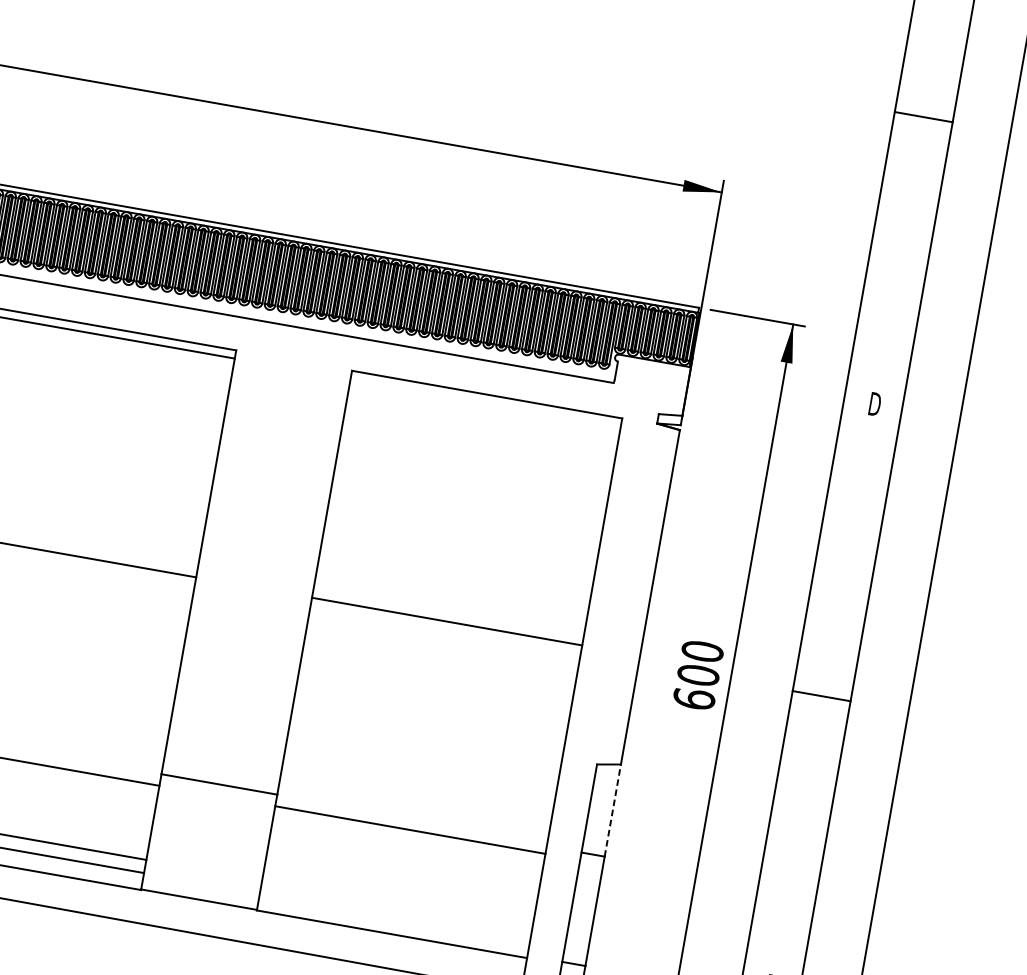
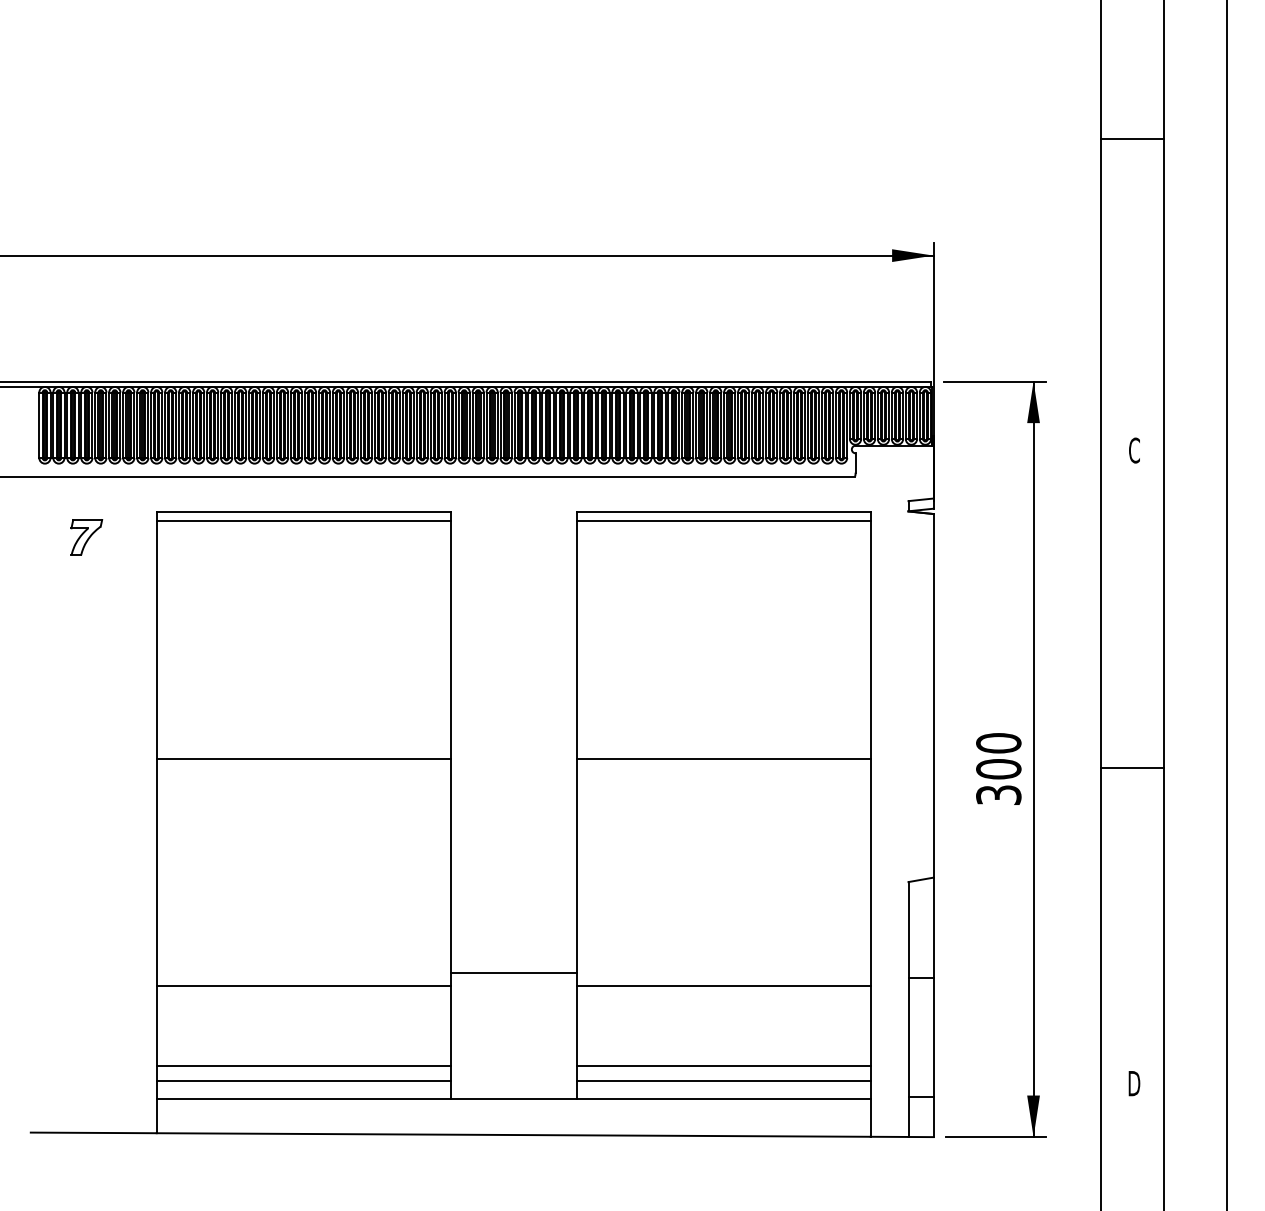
line: (485, 402) -> (723, 521), added
text: (874, 404) -> (1134, 450), D -> C
text: (694, 698) -> (998, 794), 600 -> 300
line: (612, 810) -> (933, 927), dashed -> solid
line: (397, 904) -> (723, 1066), added
line: (394, 916) -> (723, 1080), added

